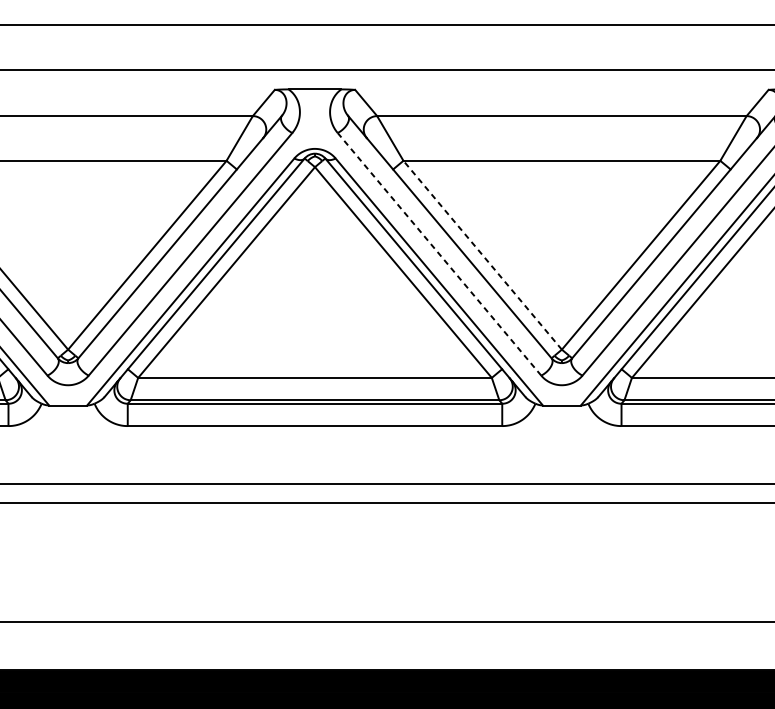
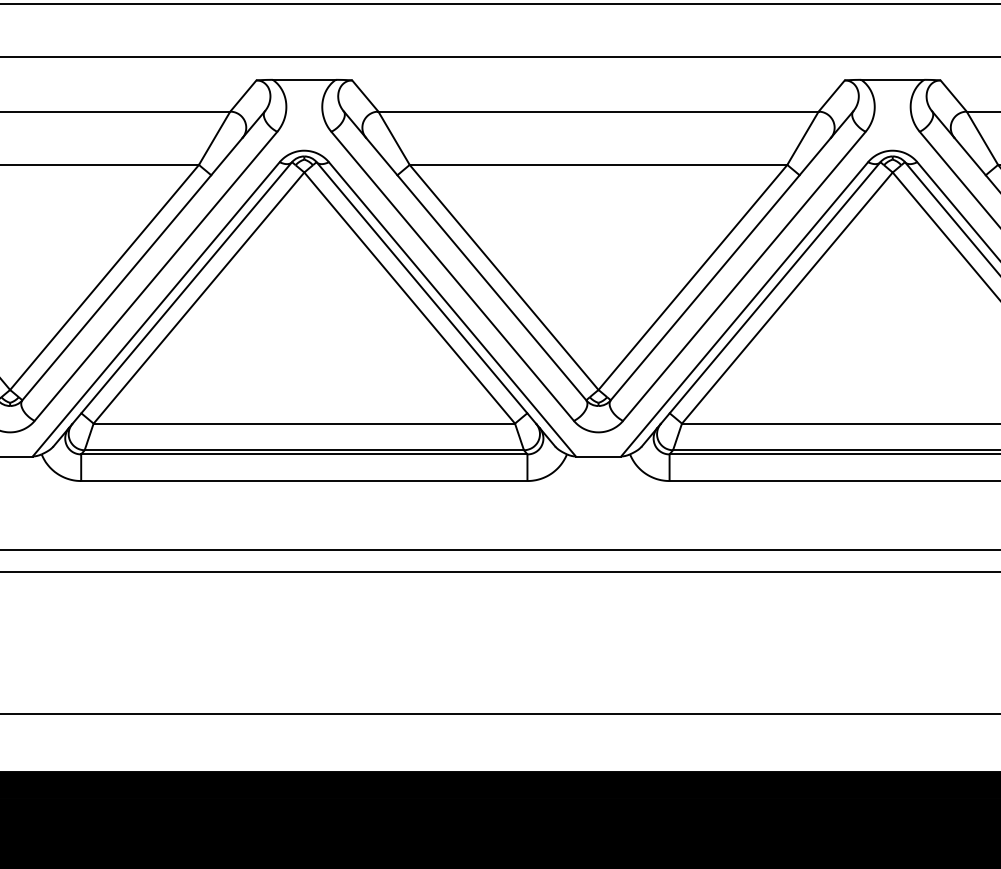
line: (439, 254) -> (452, 276), dashed -> solid
line: (482, 255) -> (504, 277), dashed -> solid

